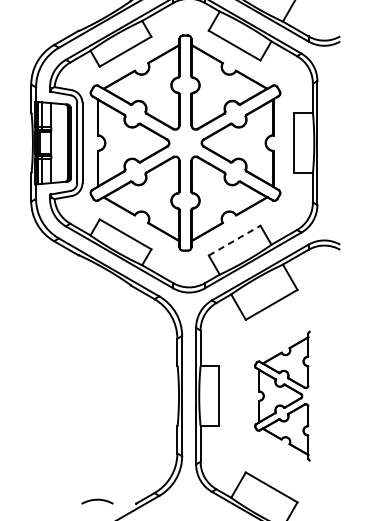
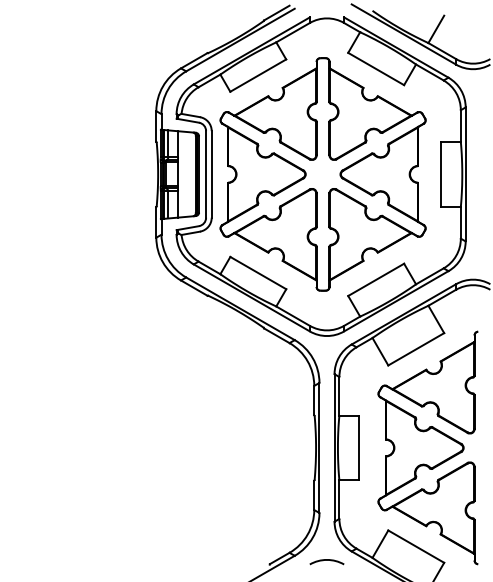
line: (234, 240) -> (376, 279), dashed -> solid
part: (282, 395) -> (427, 447), size x1.67
arc: (97, 500) -> (326, 560), moved

